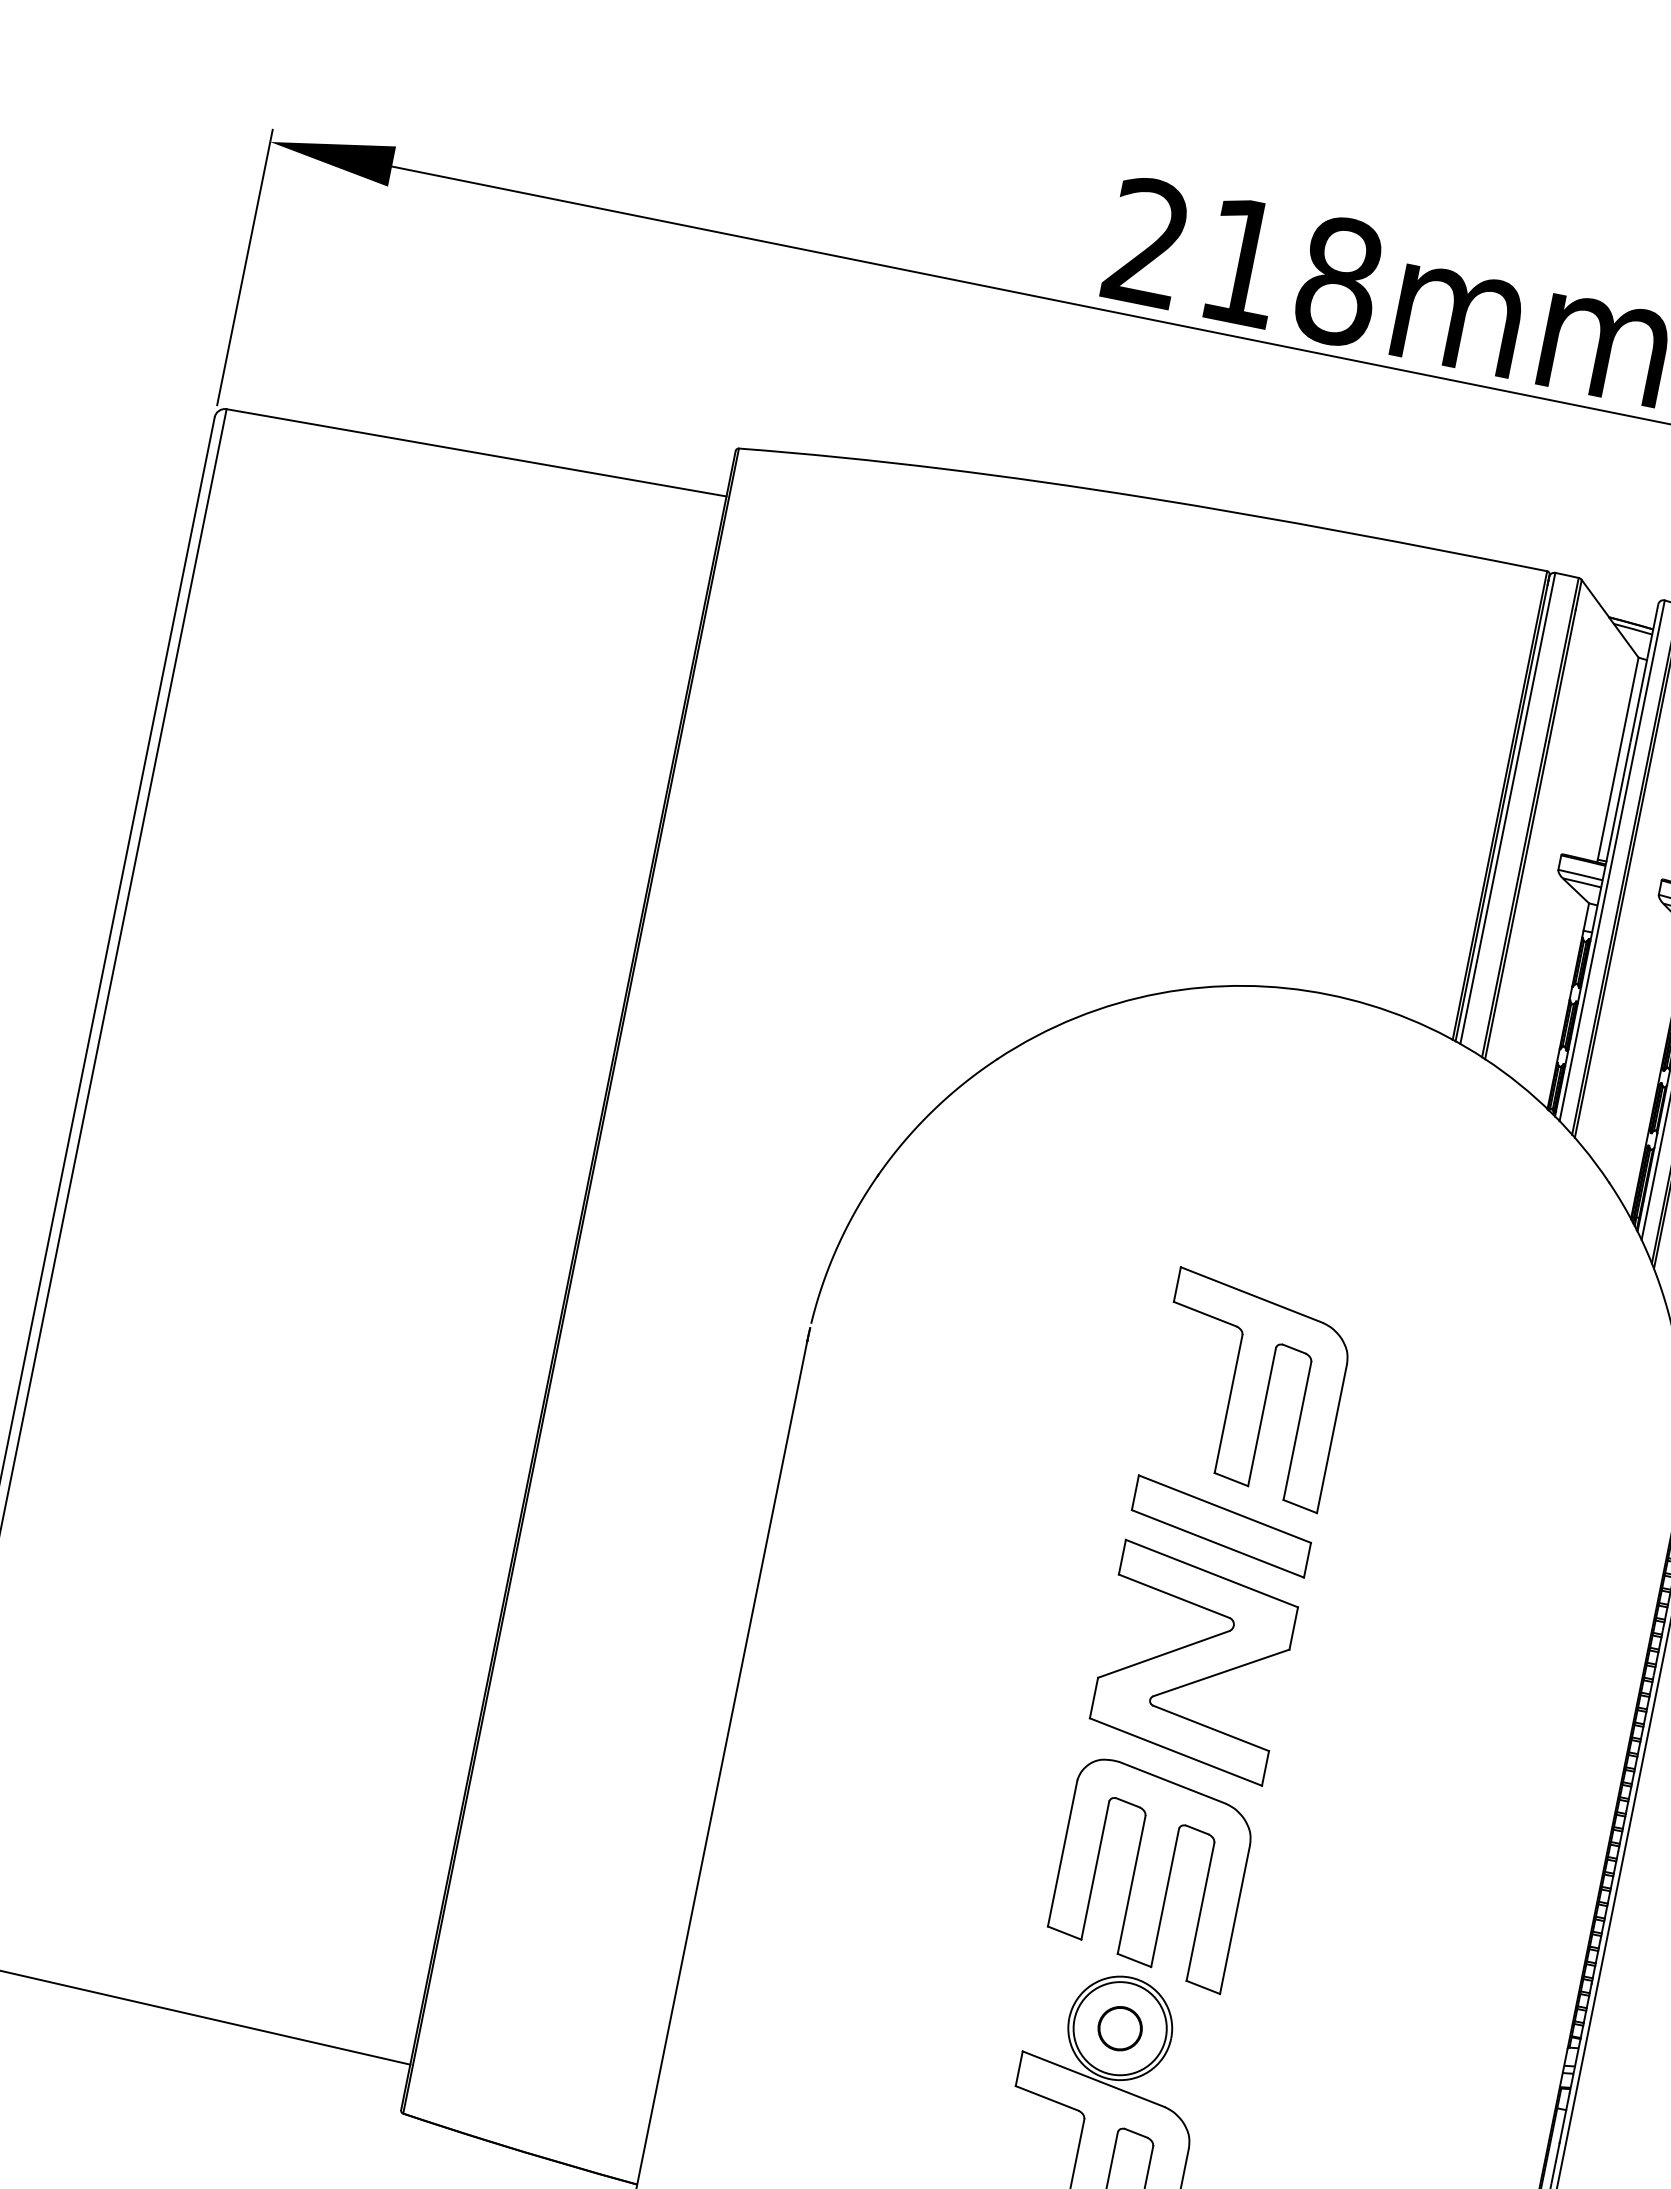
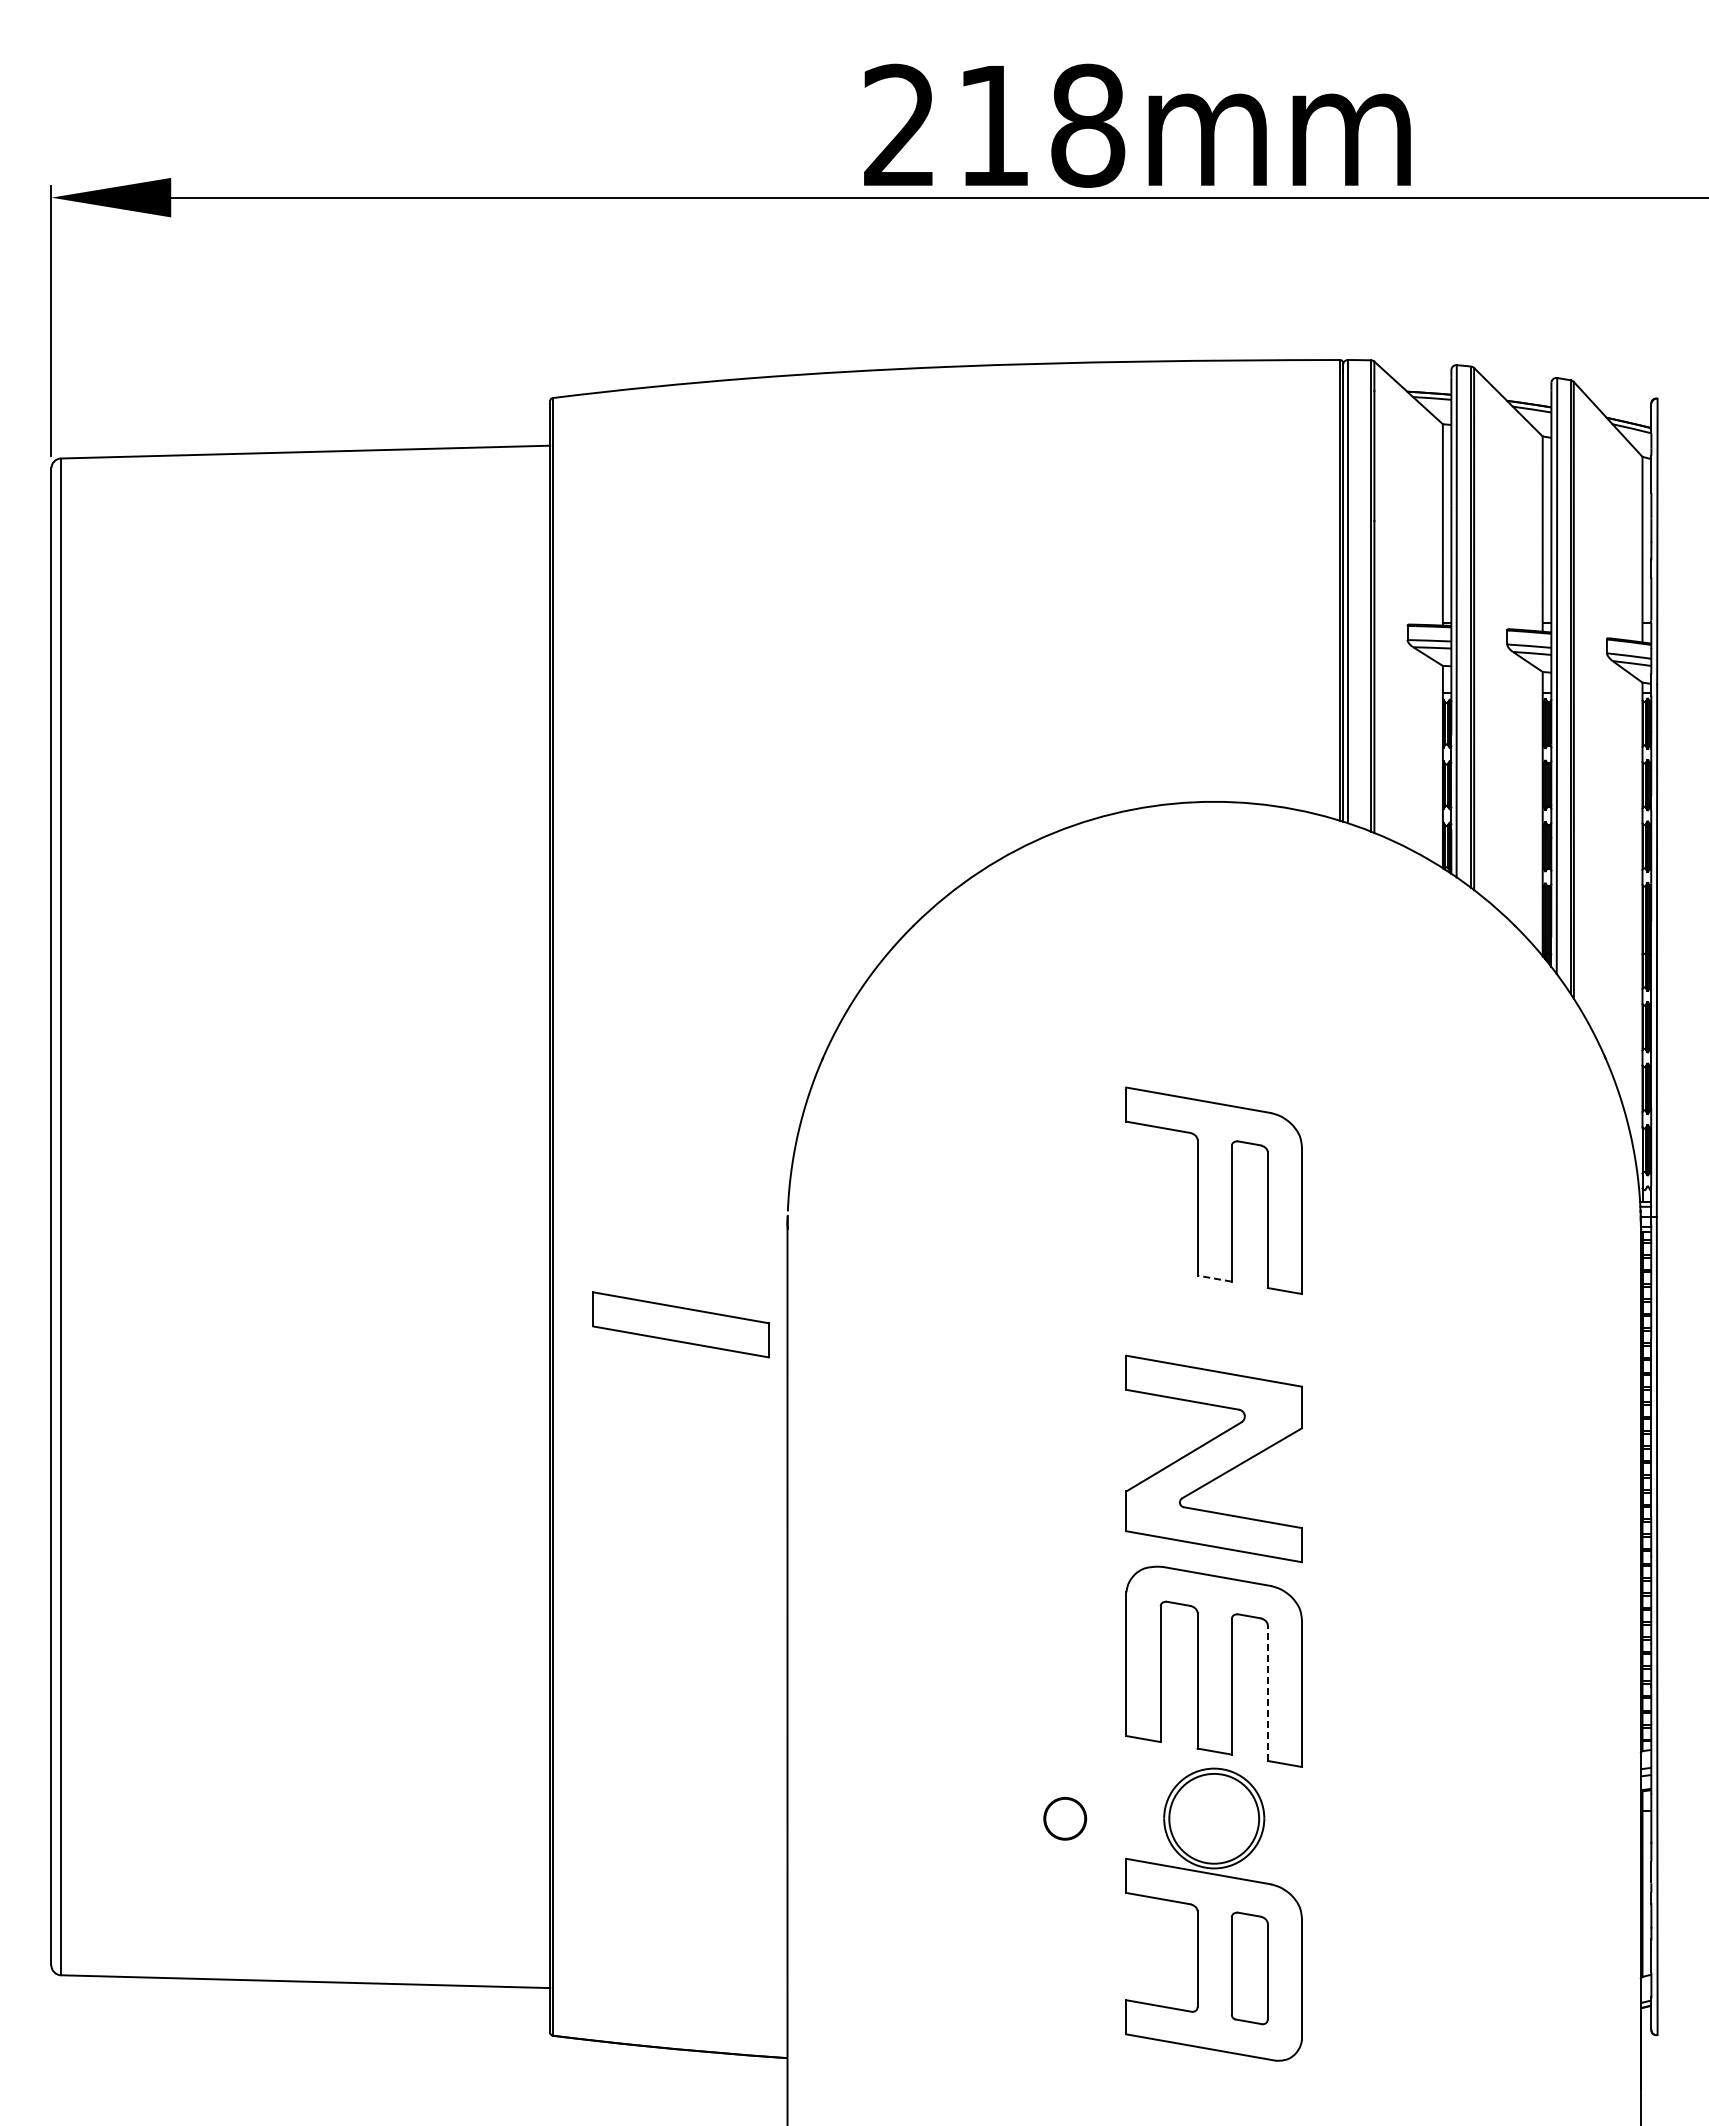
line: (1231, 1479) -> (1214, 1278), solid -> dashed
part: (1220, 1525) -> (680, 1324), moved
line: (1200, 1912) -> (1267, 1693), solid -> dashed
part: (1120, 2028) -> (1065, 1818), moved

